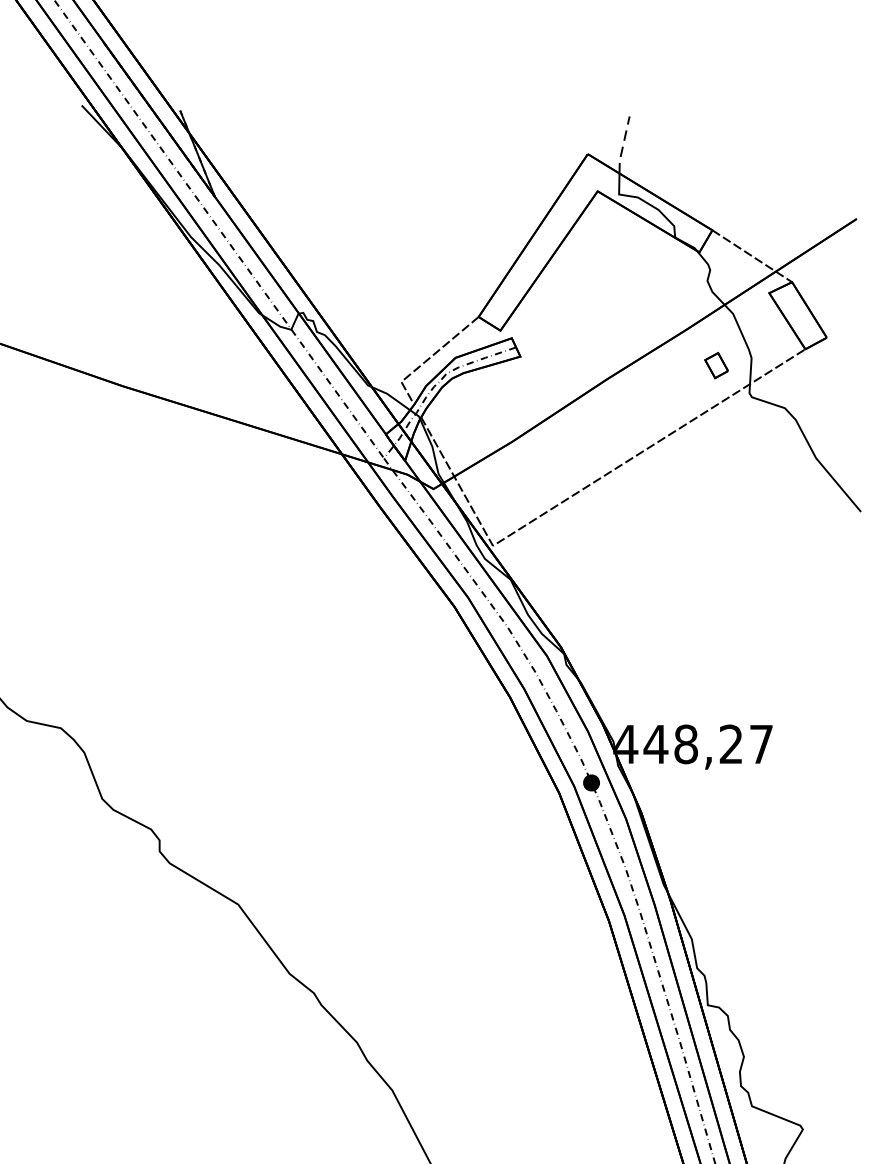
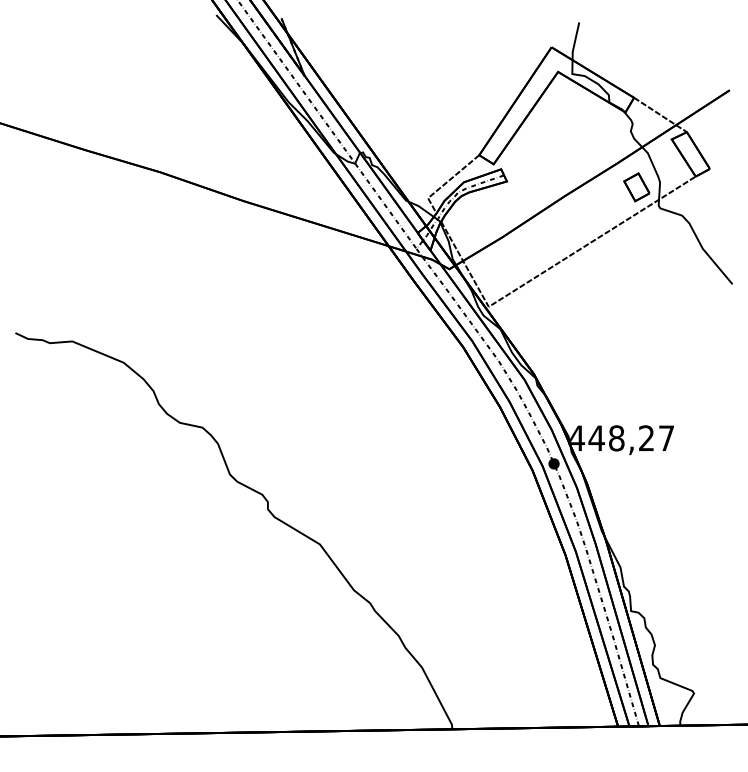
line: (623, 145) -> (575, 41), dashed -> solid
part: (716, 365) -> (636, 187), size x1.67

